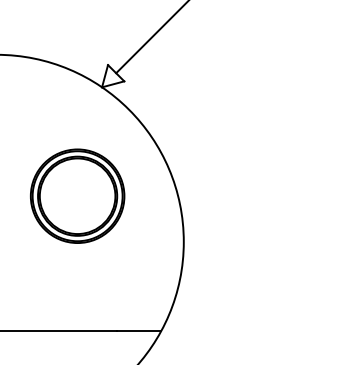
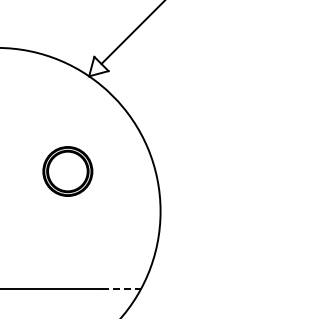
part: (77, 196) -> (67, 171), size x0.6
line: (140, 331) -> (122, 289), solid -> dashed

